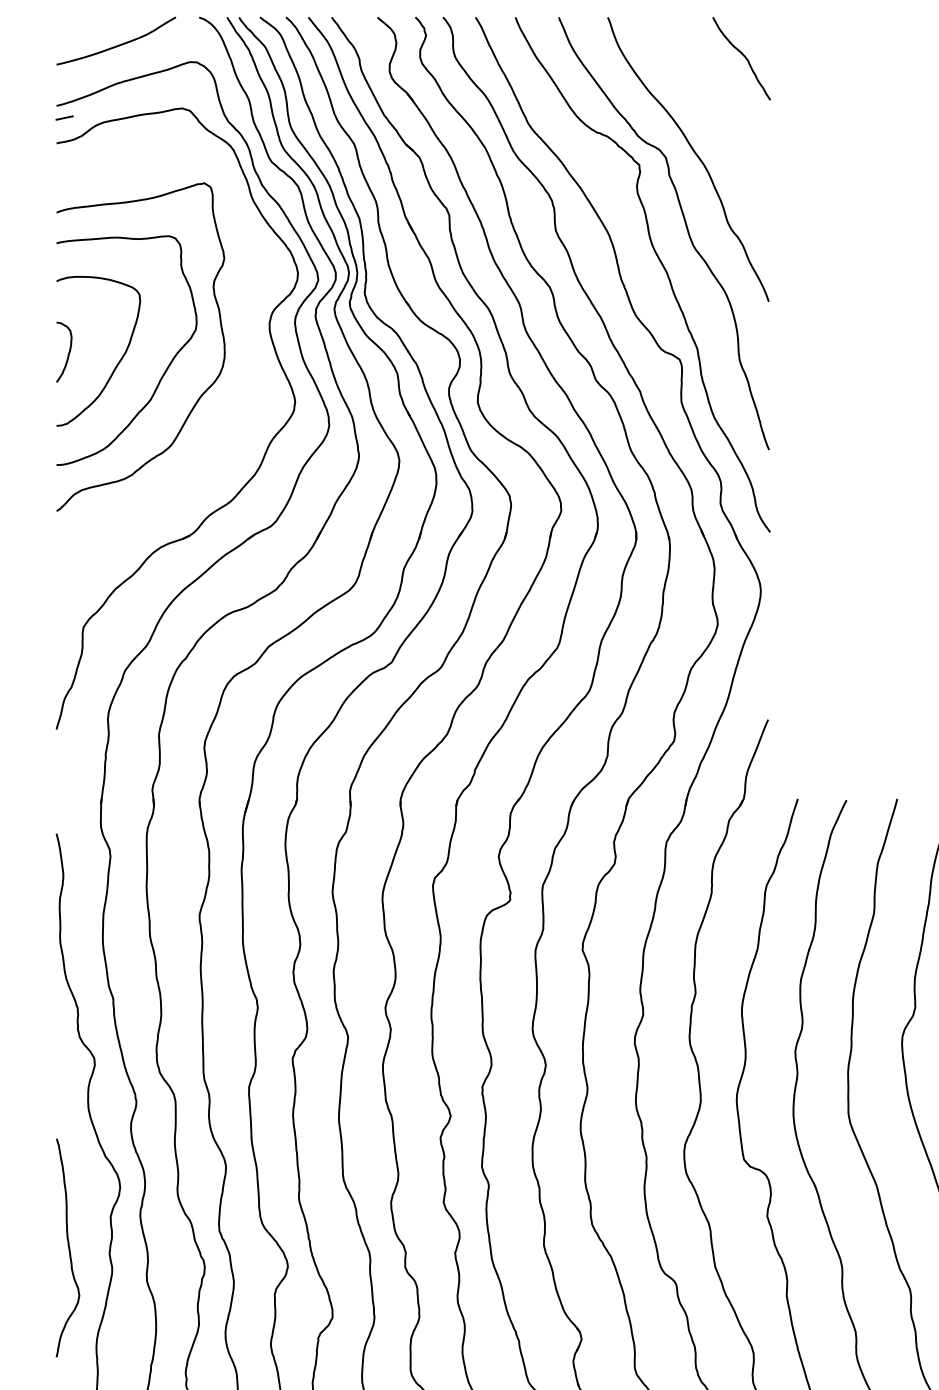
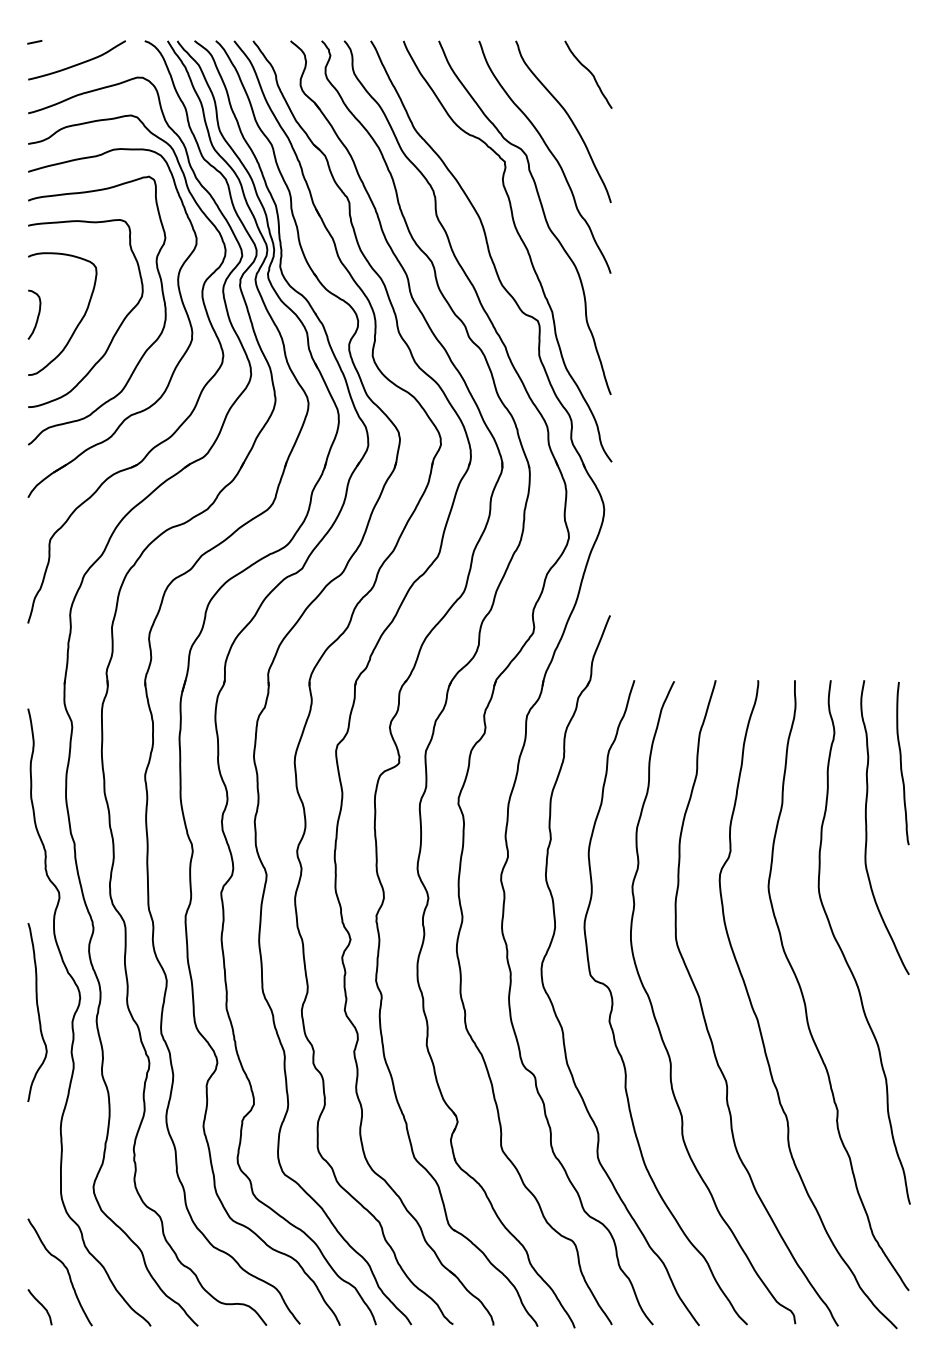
curve: (718, 113) -> (569, 119), added
line: (64, 118) -> (34, 42), moved
part: (242, 333) -> (180, 299), added
curve: (67, 1247) -> (37, 1012), moved

